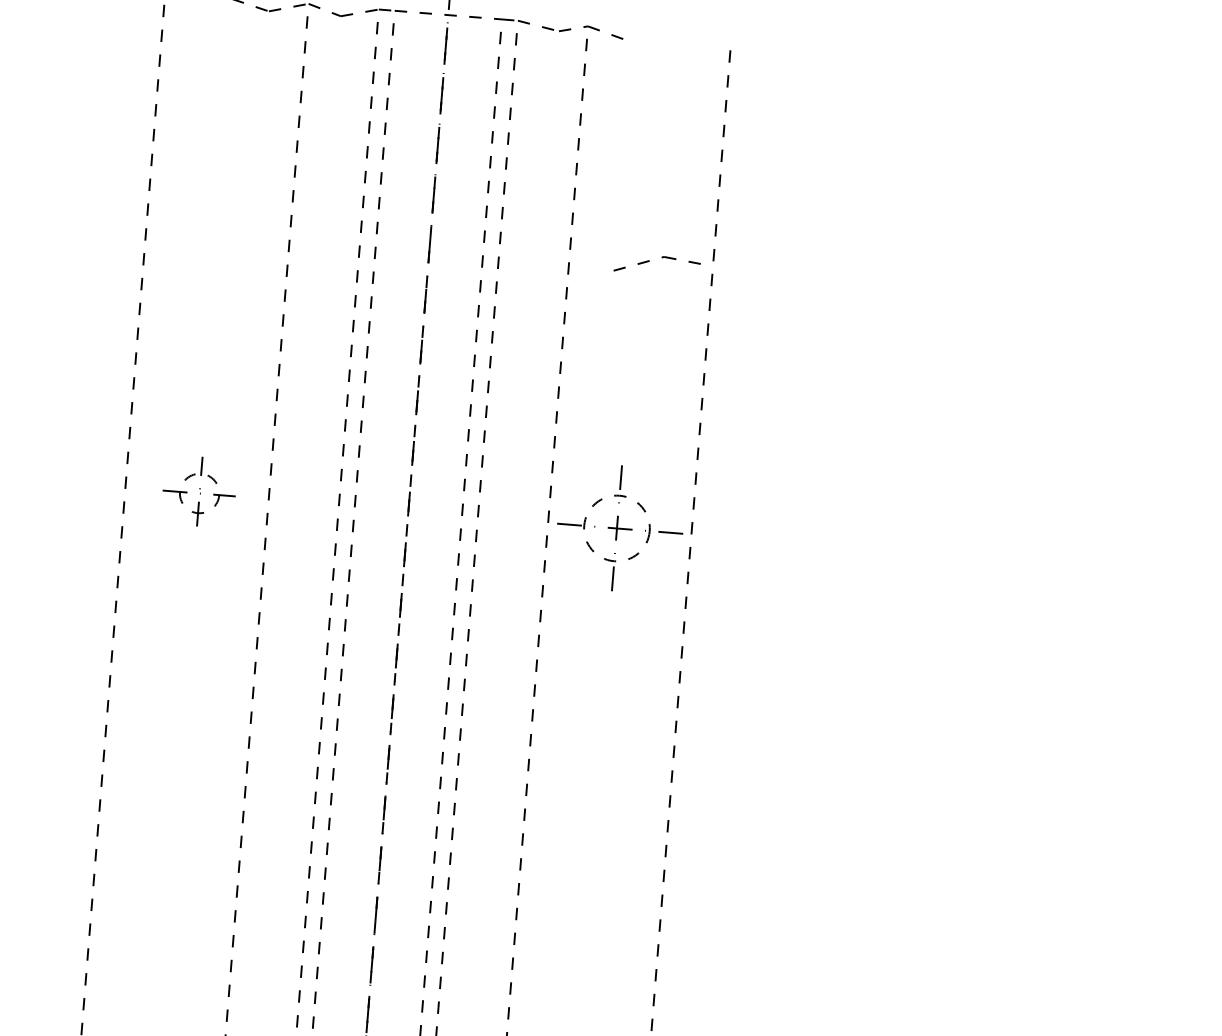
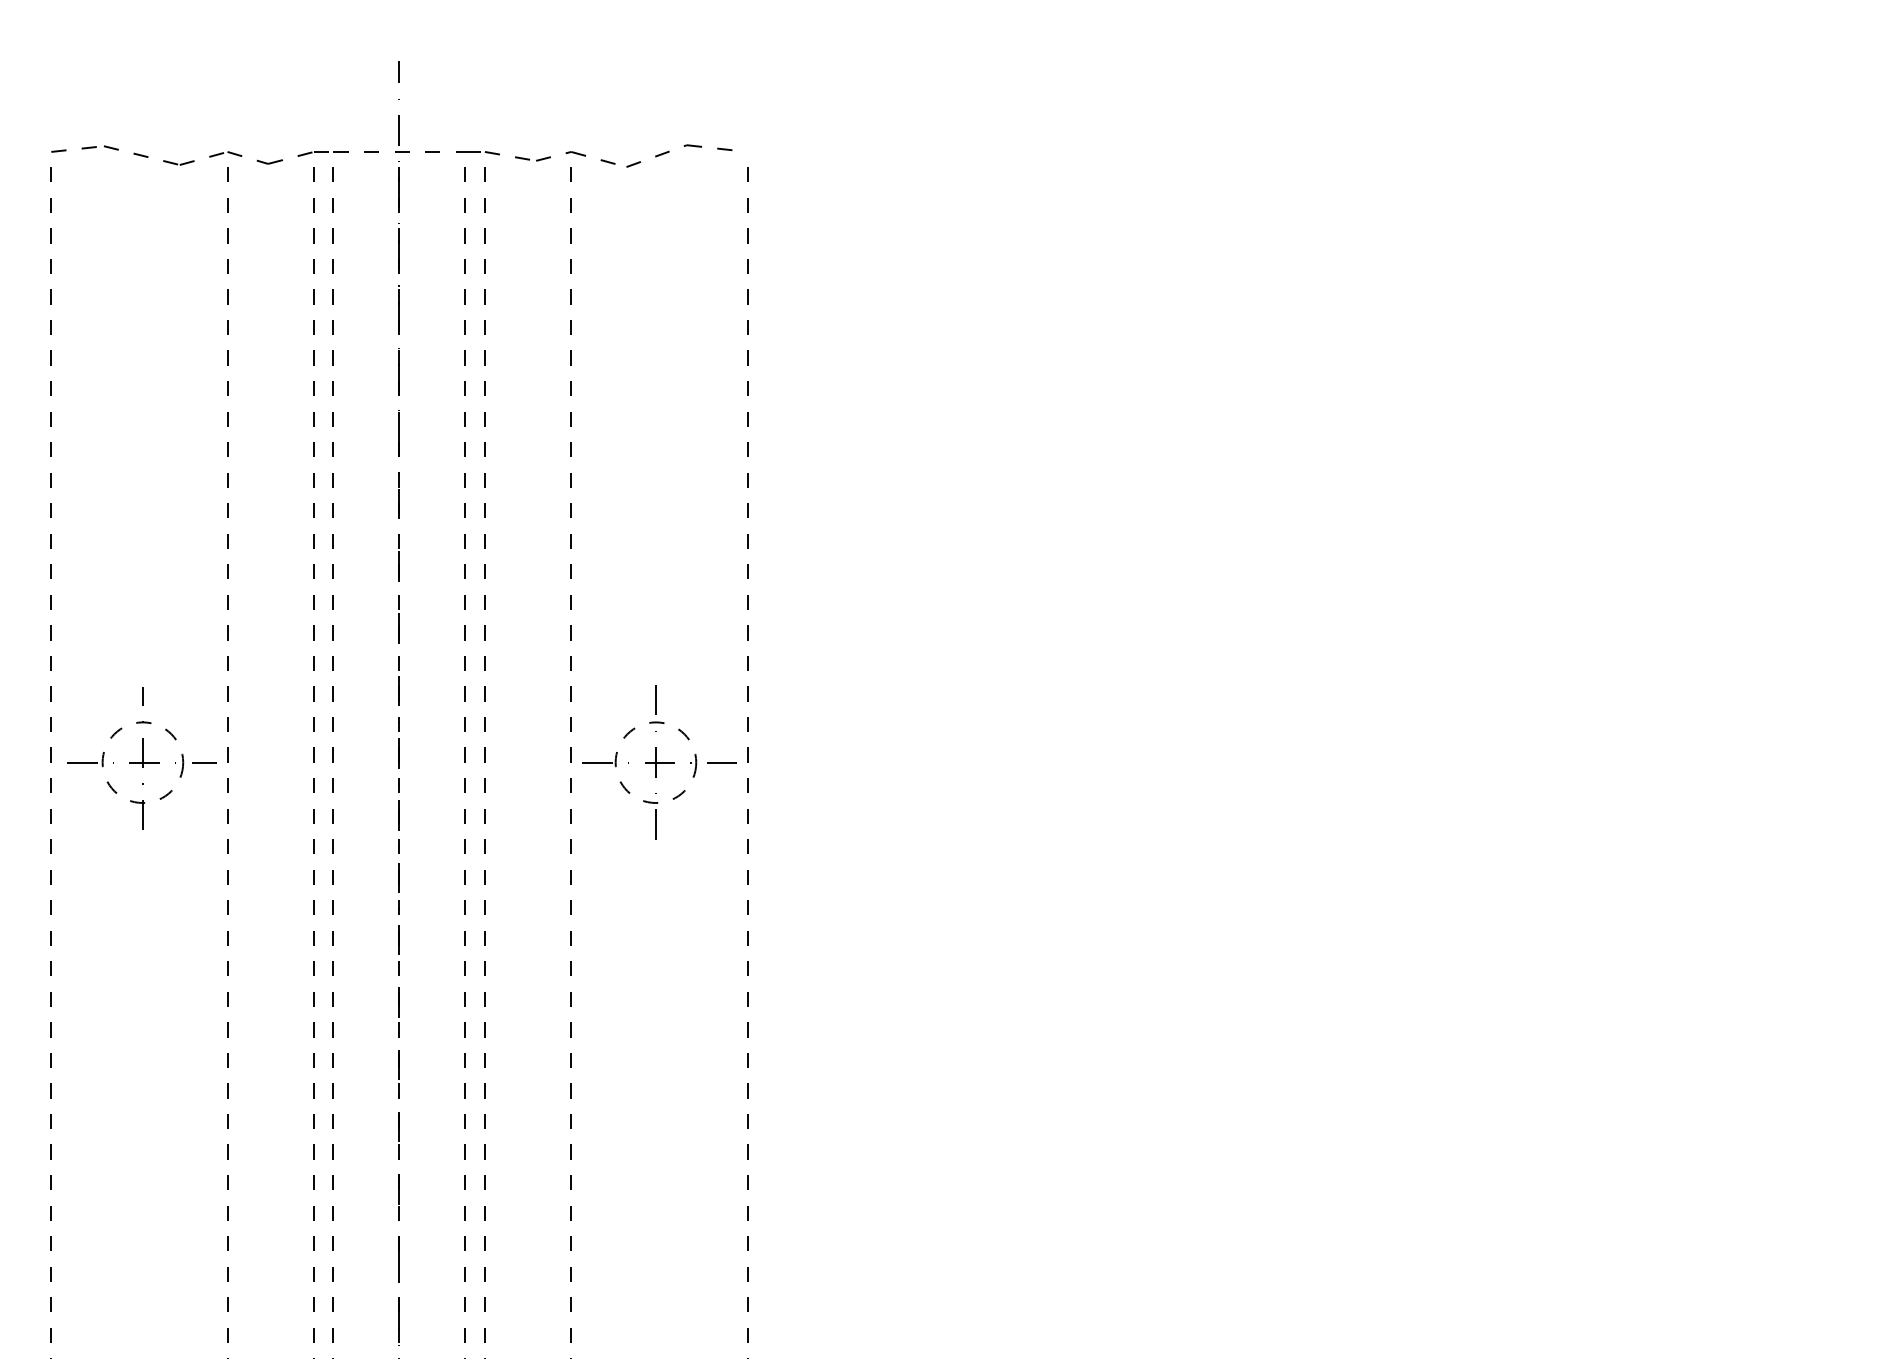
part: (662, 257) -> (684, 146), moved
part: (198, 491) -> (141, 758), size x1.67

